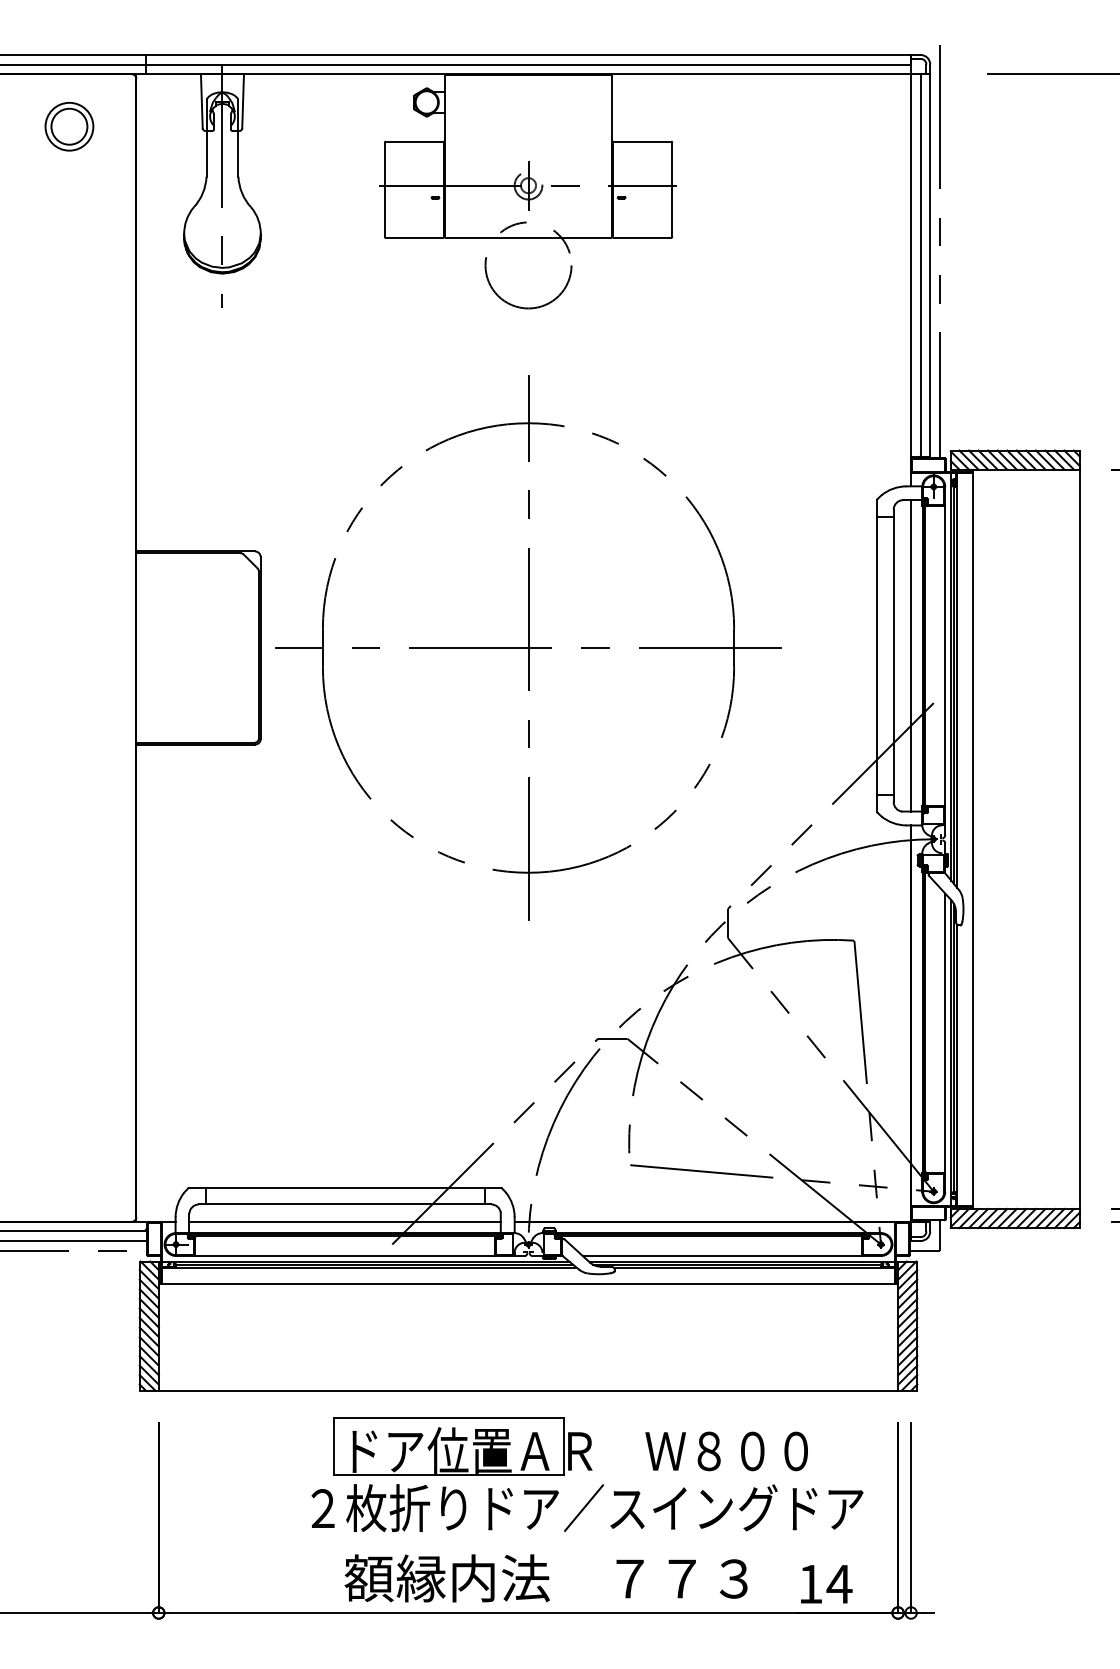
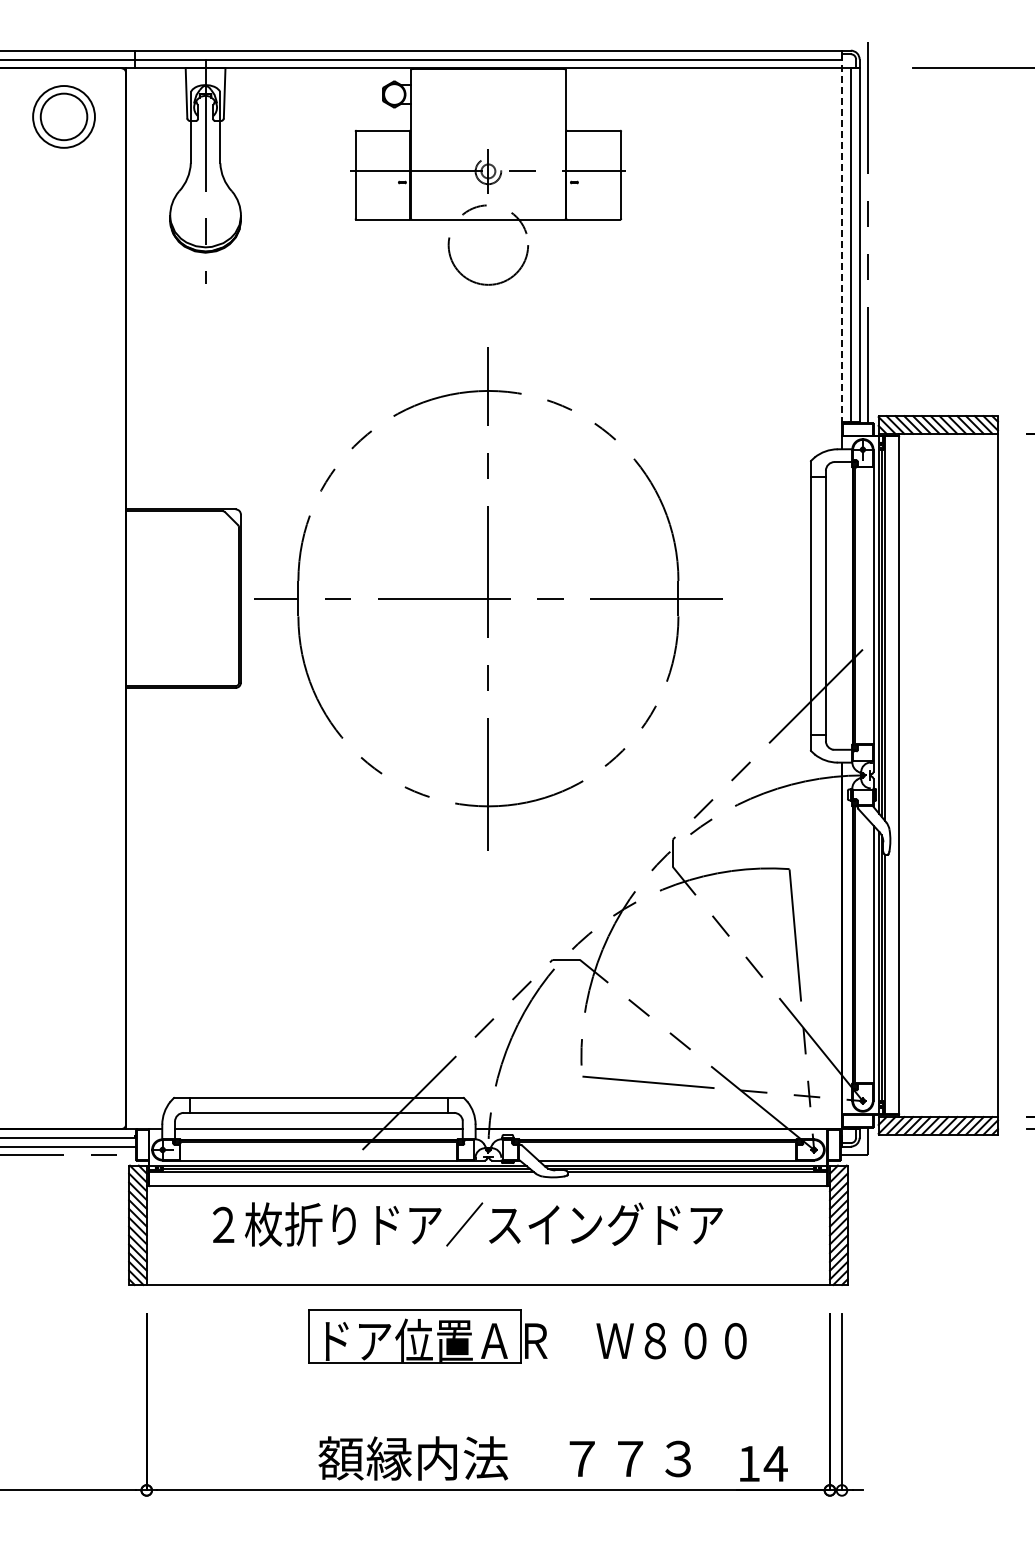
part: (69, 126) -> (64, 116), size x1.4
line: (910, 257) -> (841, 237), solid -> dashed
line: (910, 655) -> (841, 605), removed
text: (587, 1508) -> (467, 1224), moved

